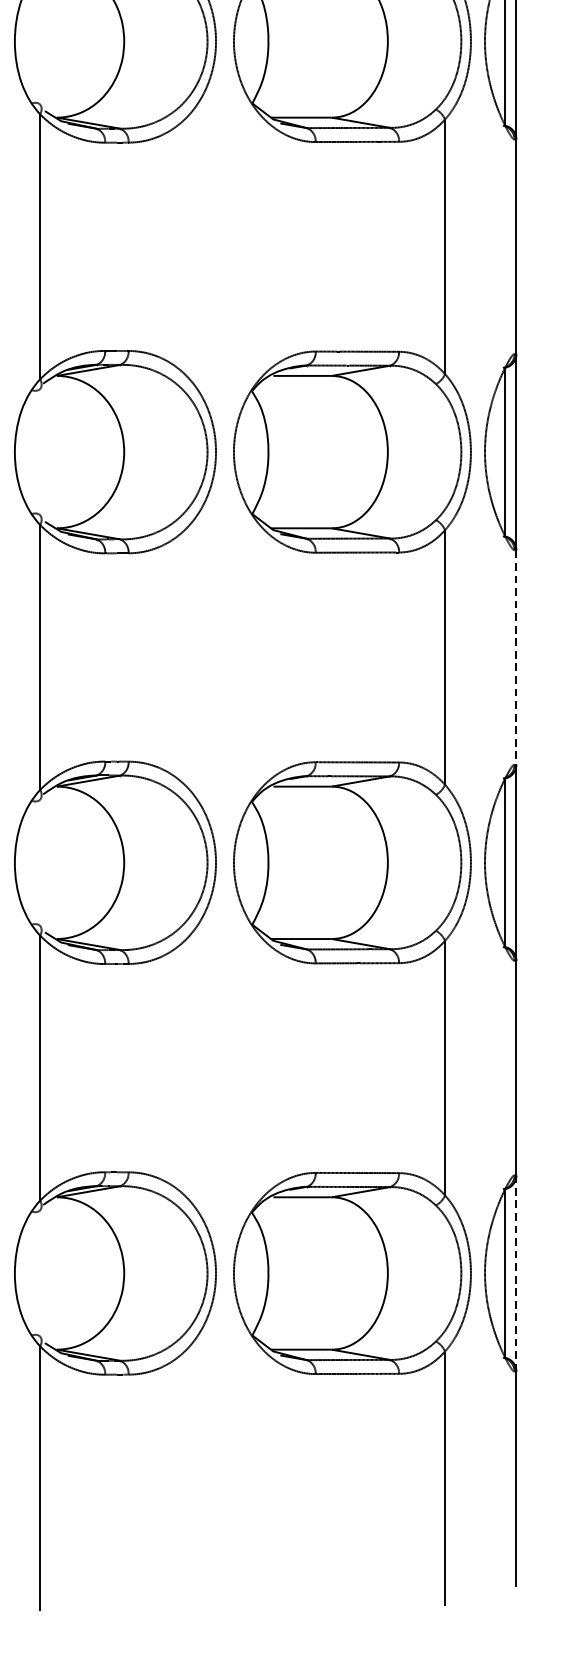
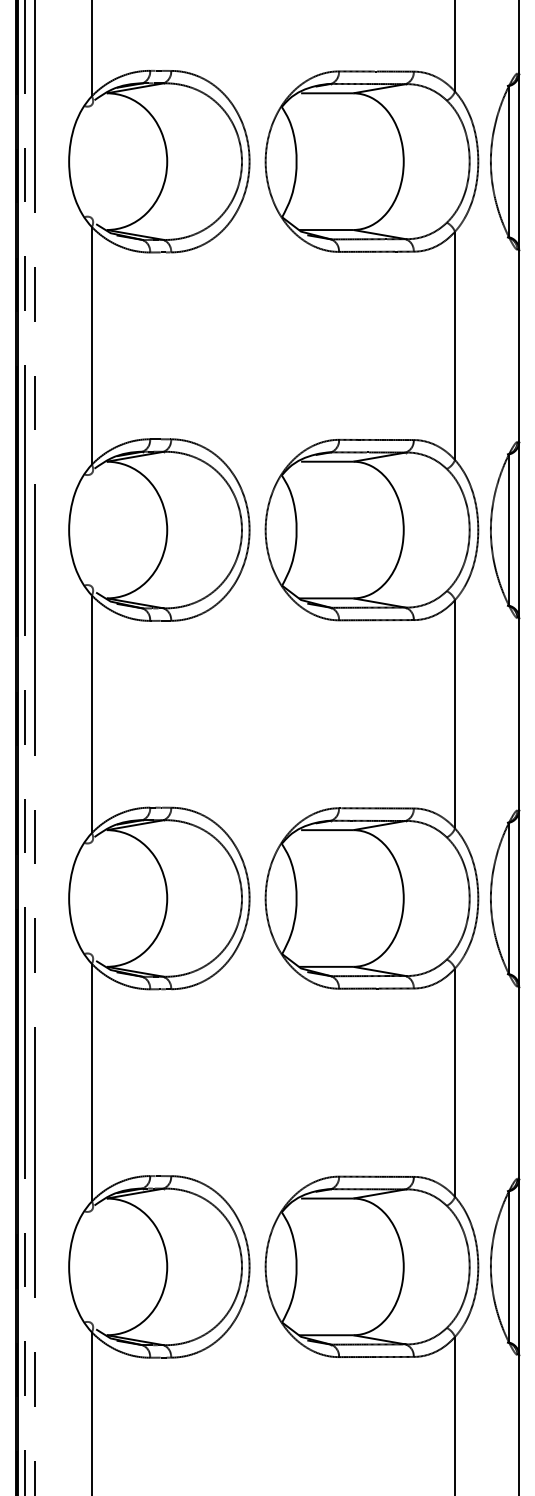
line: (516, 657) -> (519, 714), dashed -> solid
line: (516, 1274) -> (519, 1267), dashed -> solid

